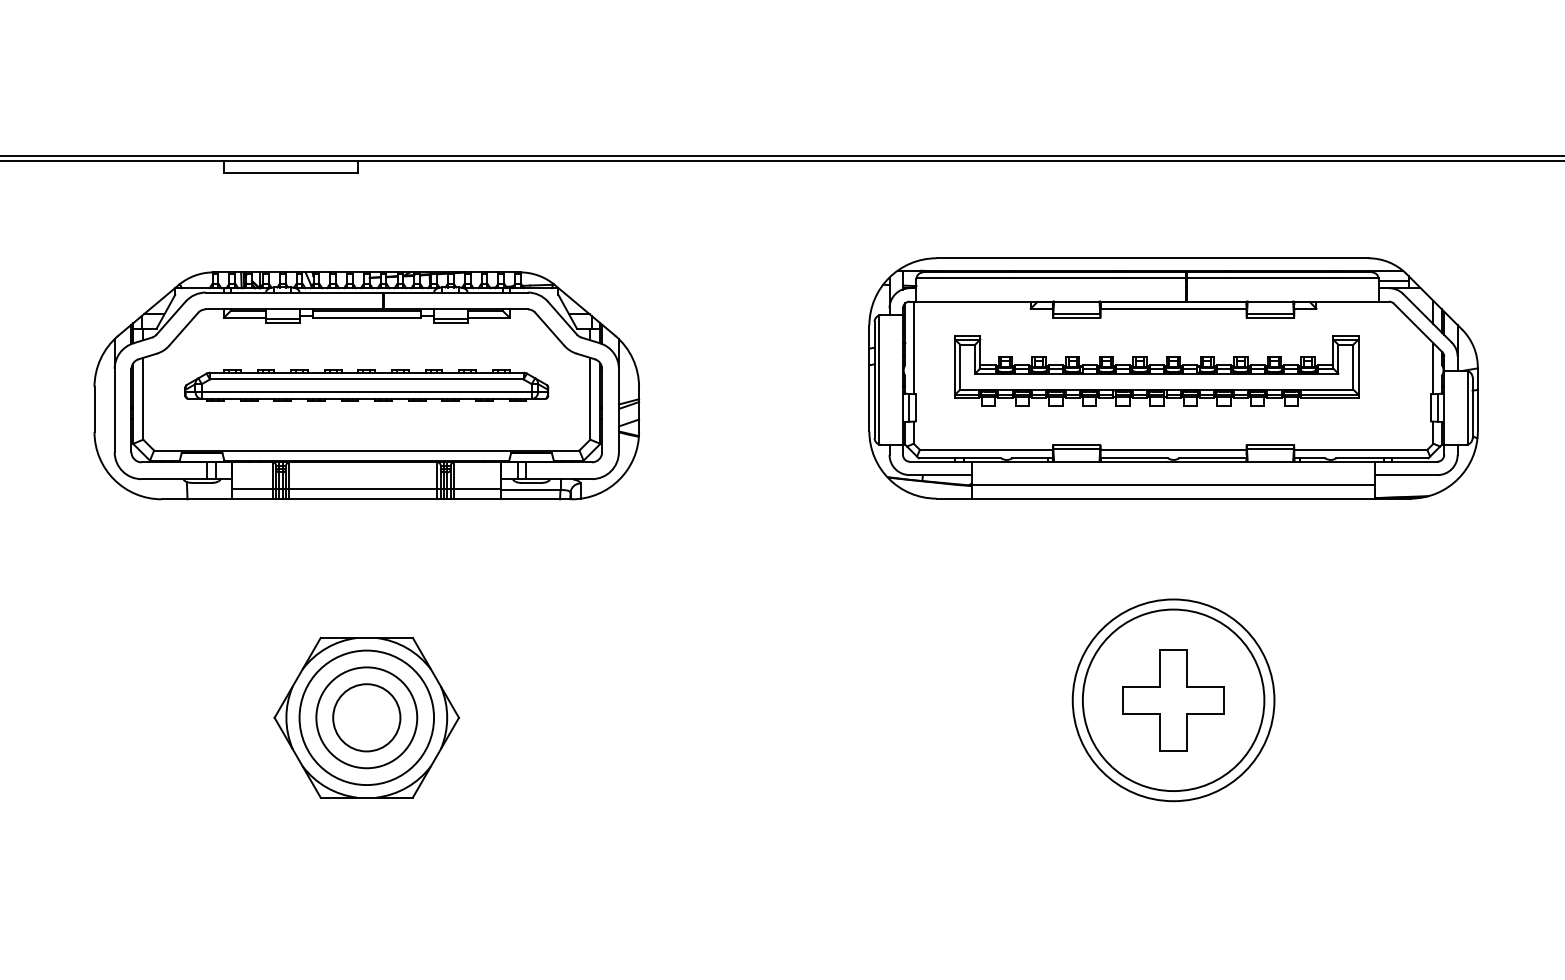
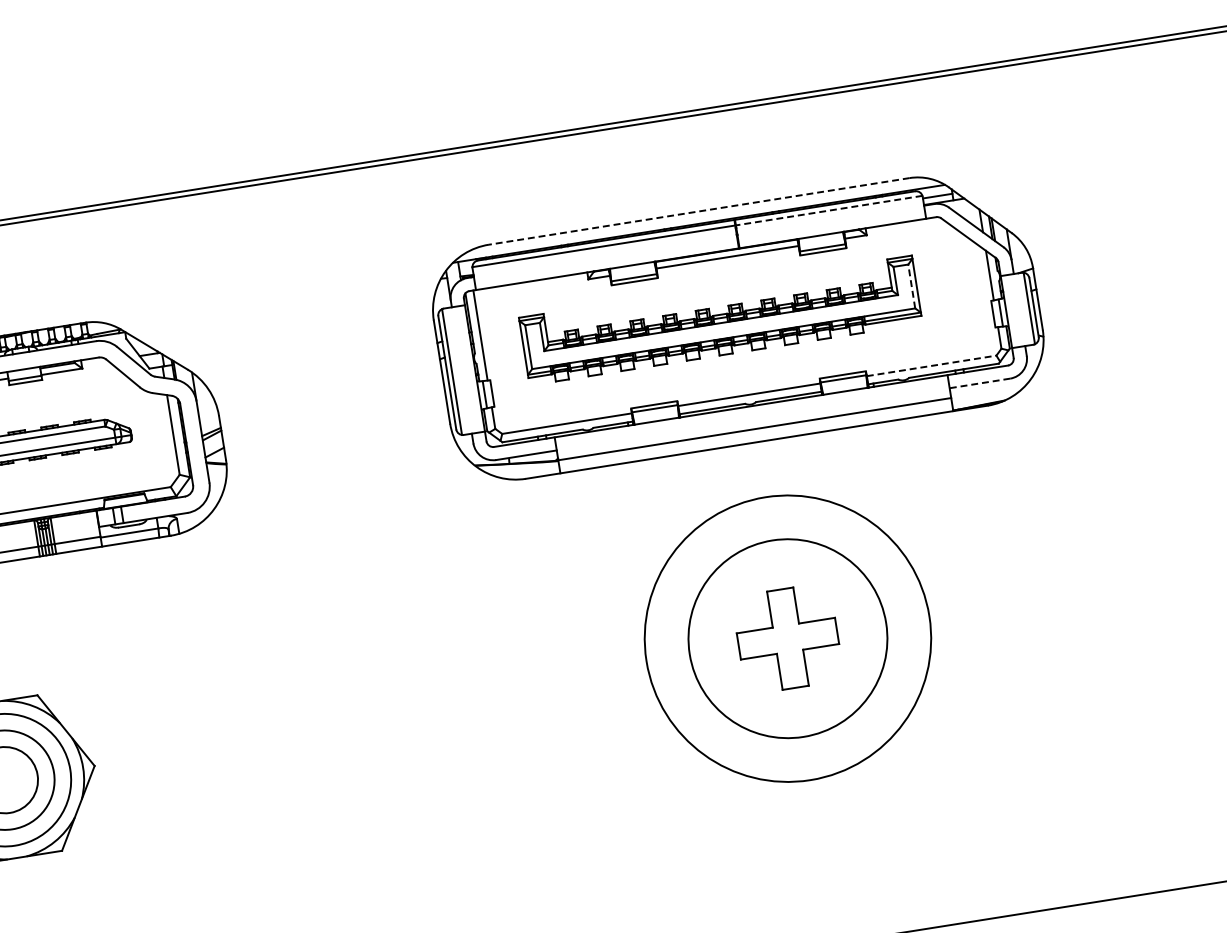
line: (1152, 258) -> (699, 211), solid -> dashed
line: (1282, 278) -> (828, 211), solid -> dashed
line: (1353, 367) -> (911, 286), solid -> dashed
line: (1360, 449) -> (931, 365), solid -> dashed
line: (1405, 475) -> (979, 383), solid -> dashed
circle: (1173, 700) -> (787, 638), size x1.6

